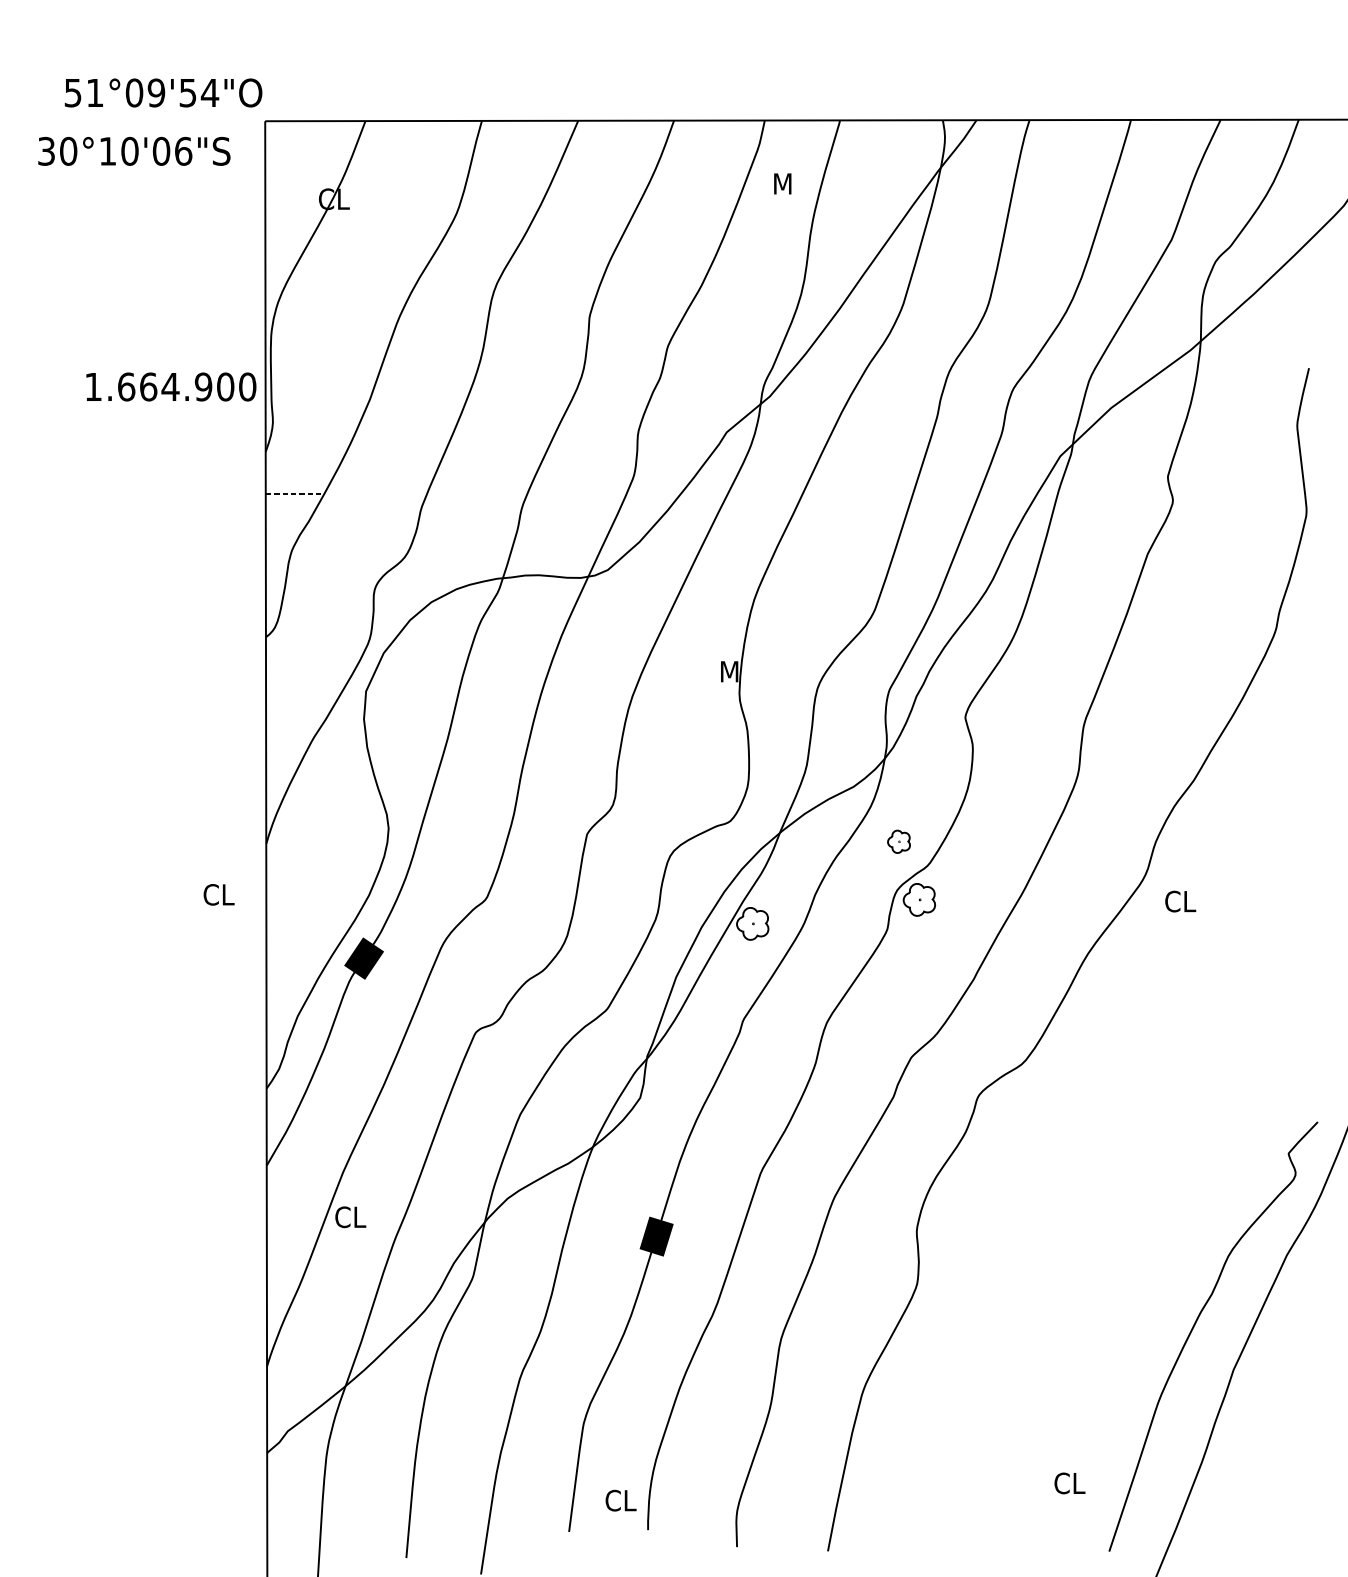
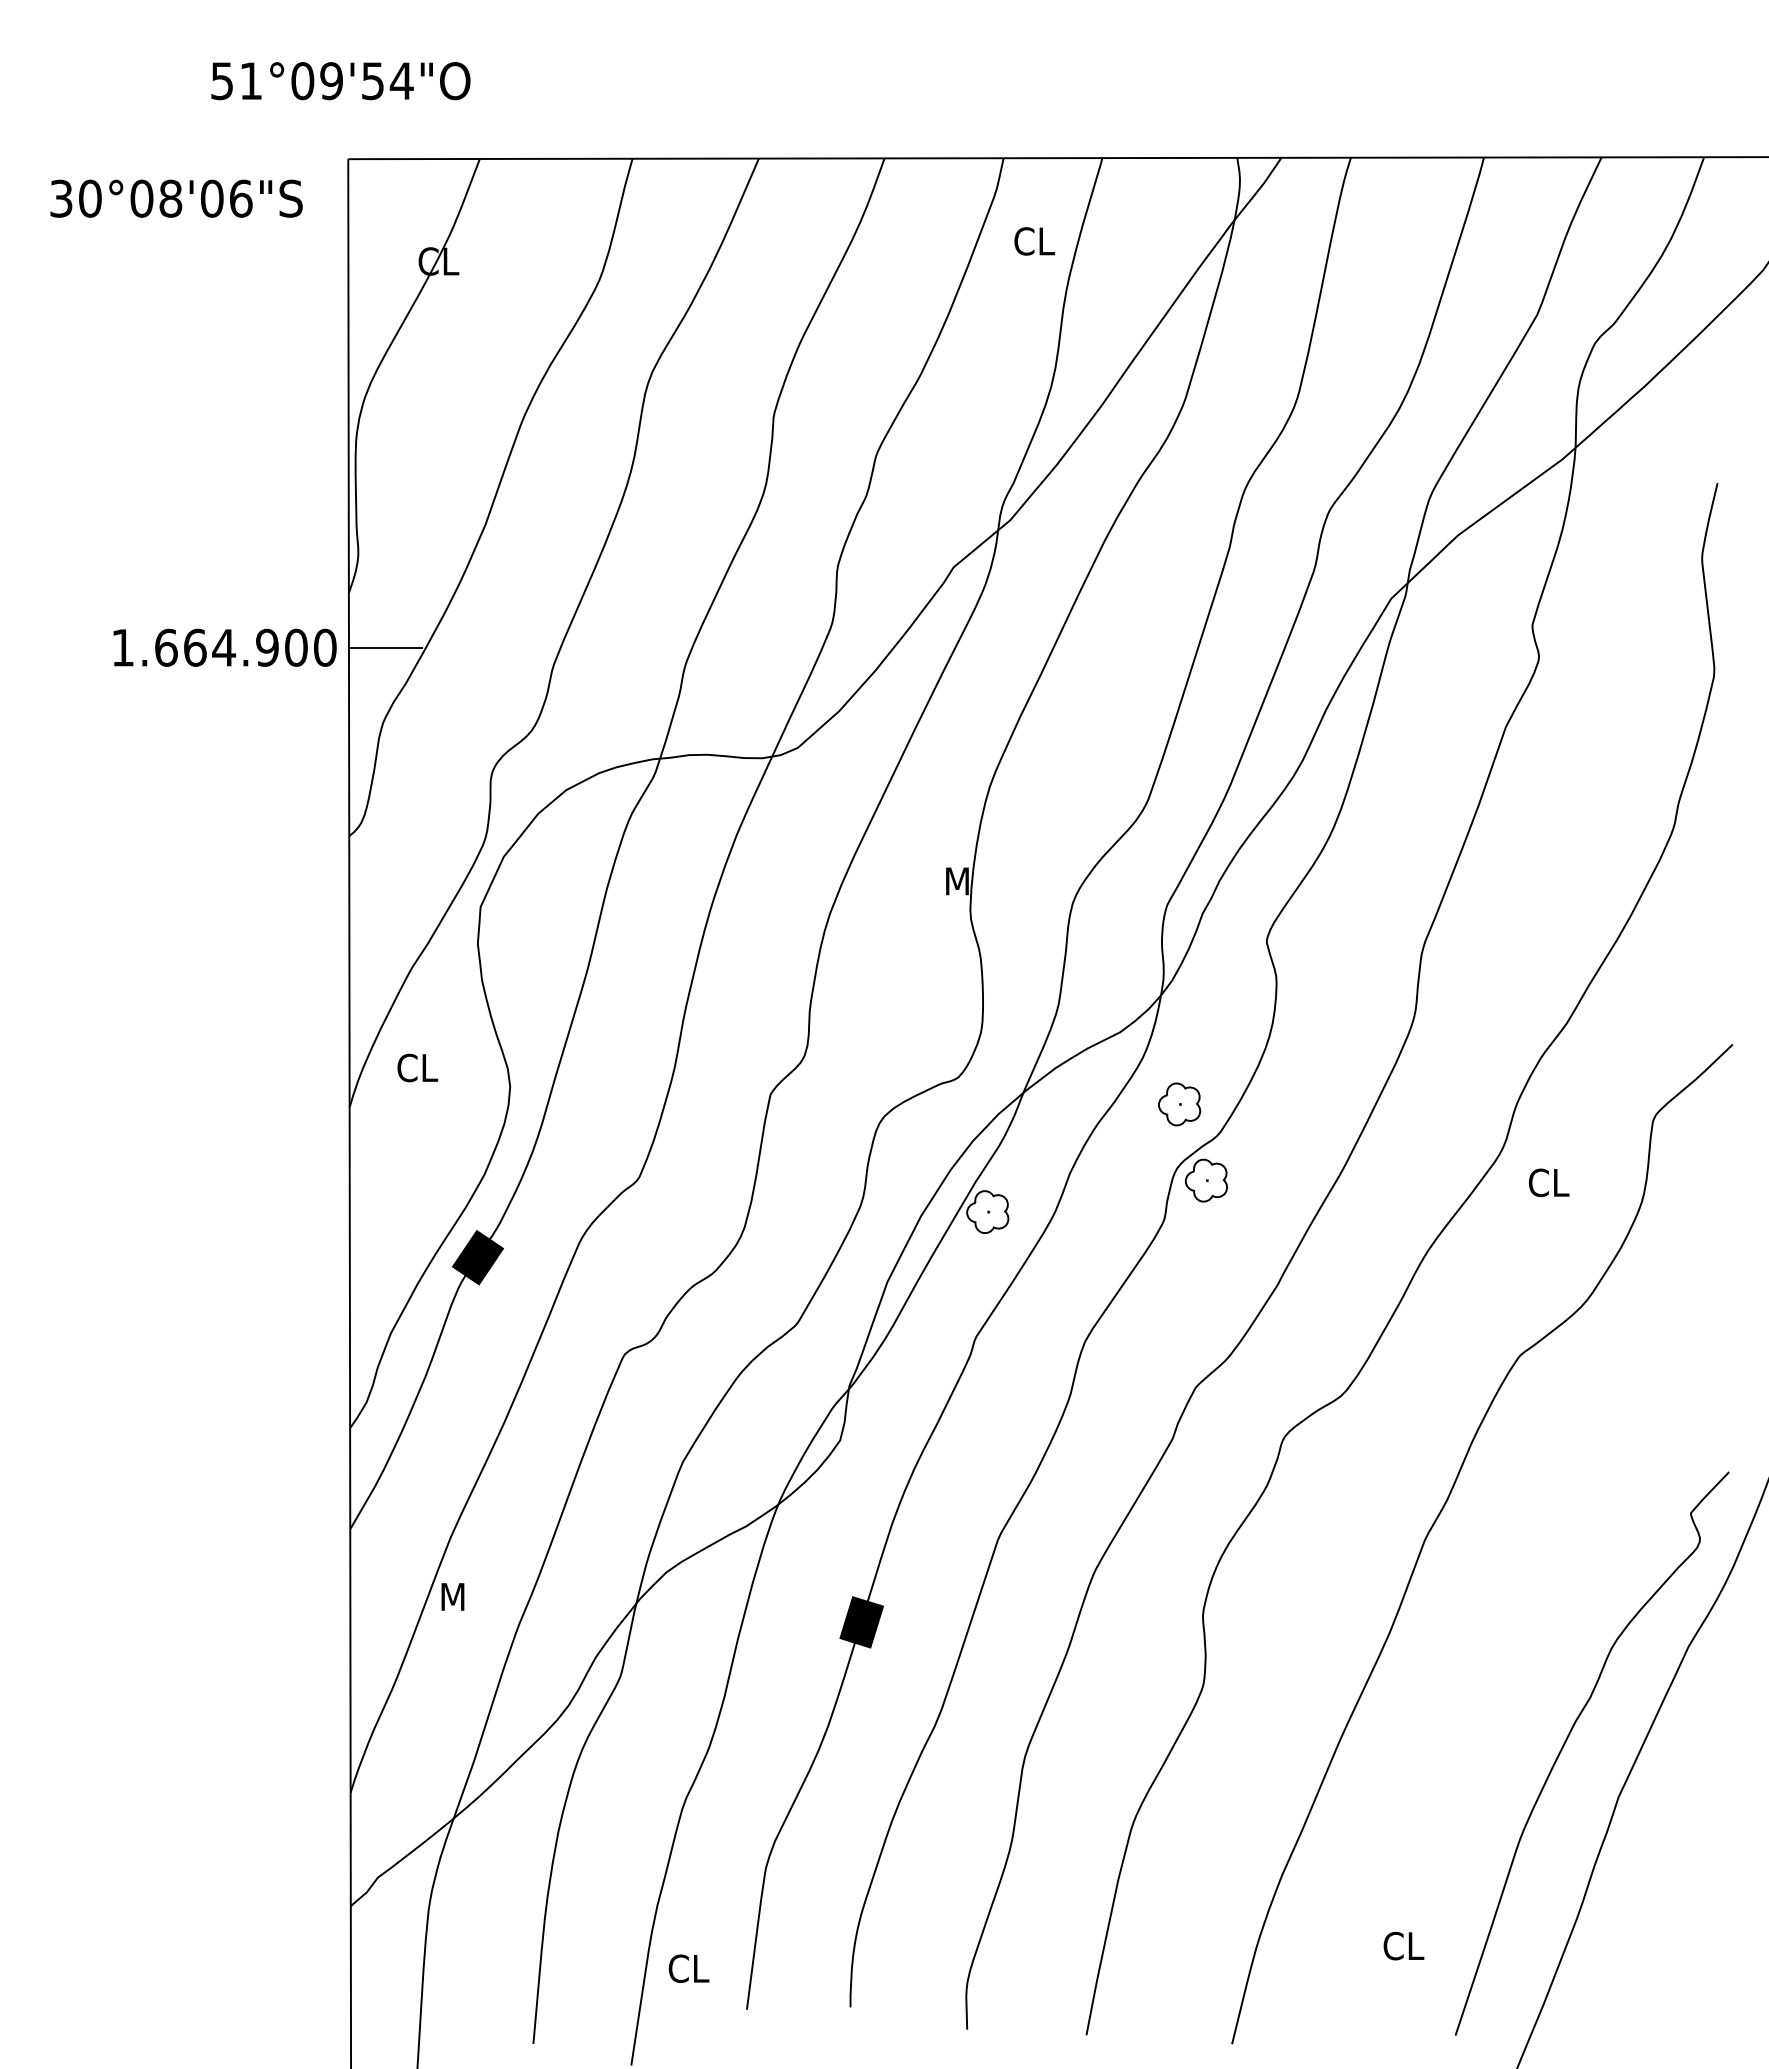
text: (163, 93) -> (340, 81), moved
text: (119, 151) -> (156, 198), 30°10'06"S -> 30°08'06"S
text: (788, 183) -> (1034, 241), M -> CL
text: (170, 386) -> (224, 647), moved
line: (293, 493) -> (385, 647), dashed -> solid
part: (898, 841) -> (1179, 1104), size x1.43
text: (218, 894) -> (417, 1067), moved
curve: (1097, 1155) -> (1439, 1516), added
text: (350, 1216) -> (460, 1596), CL -> M
text: (620, 1500) -> (688, 1968), moved

